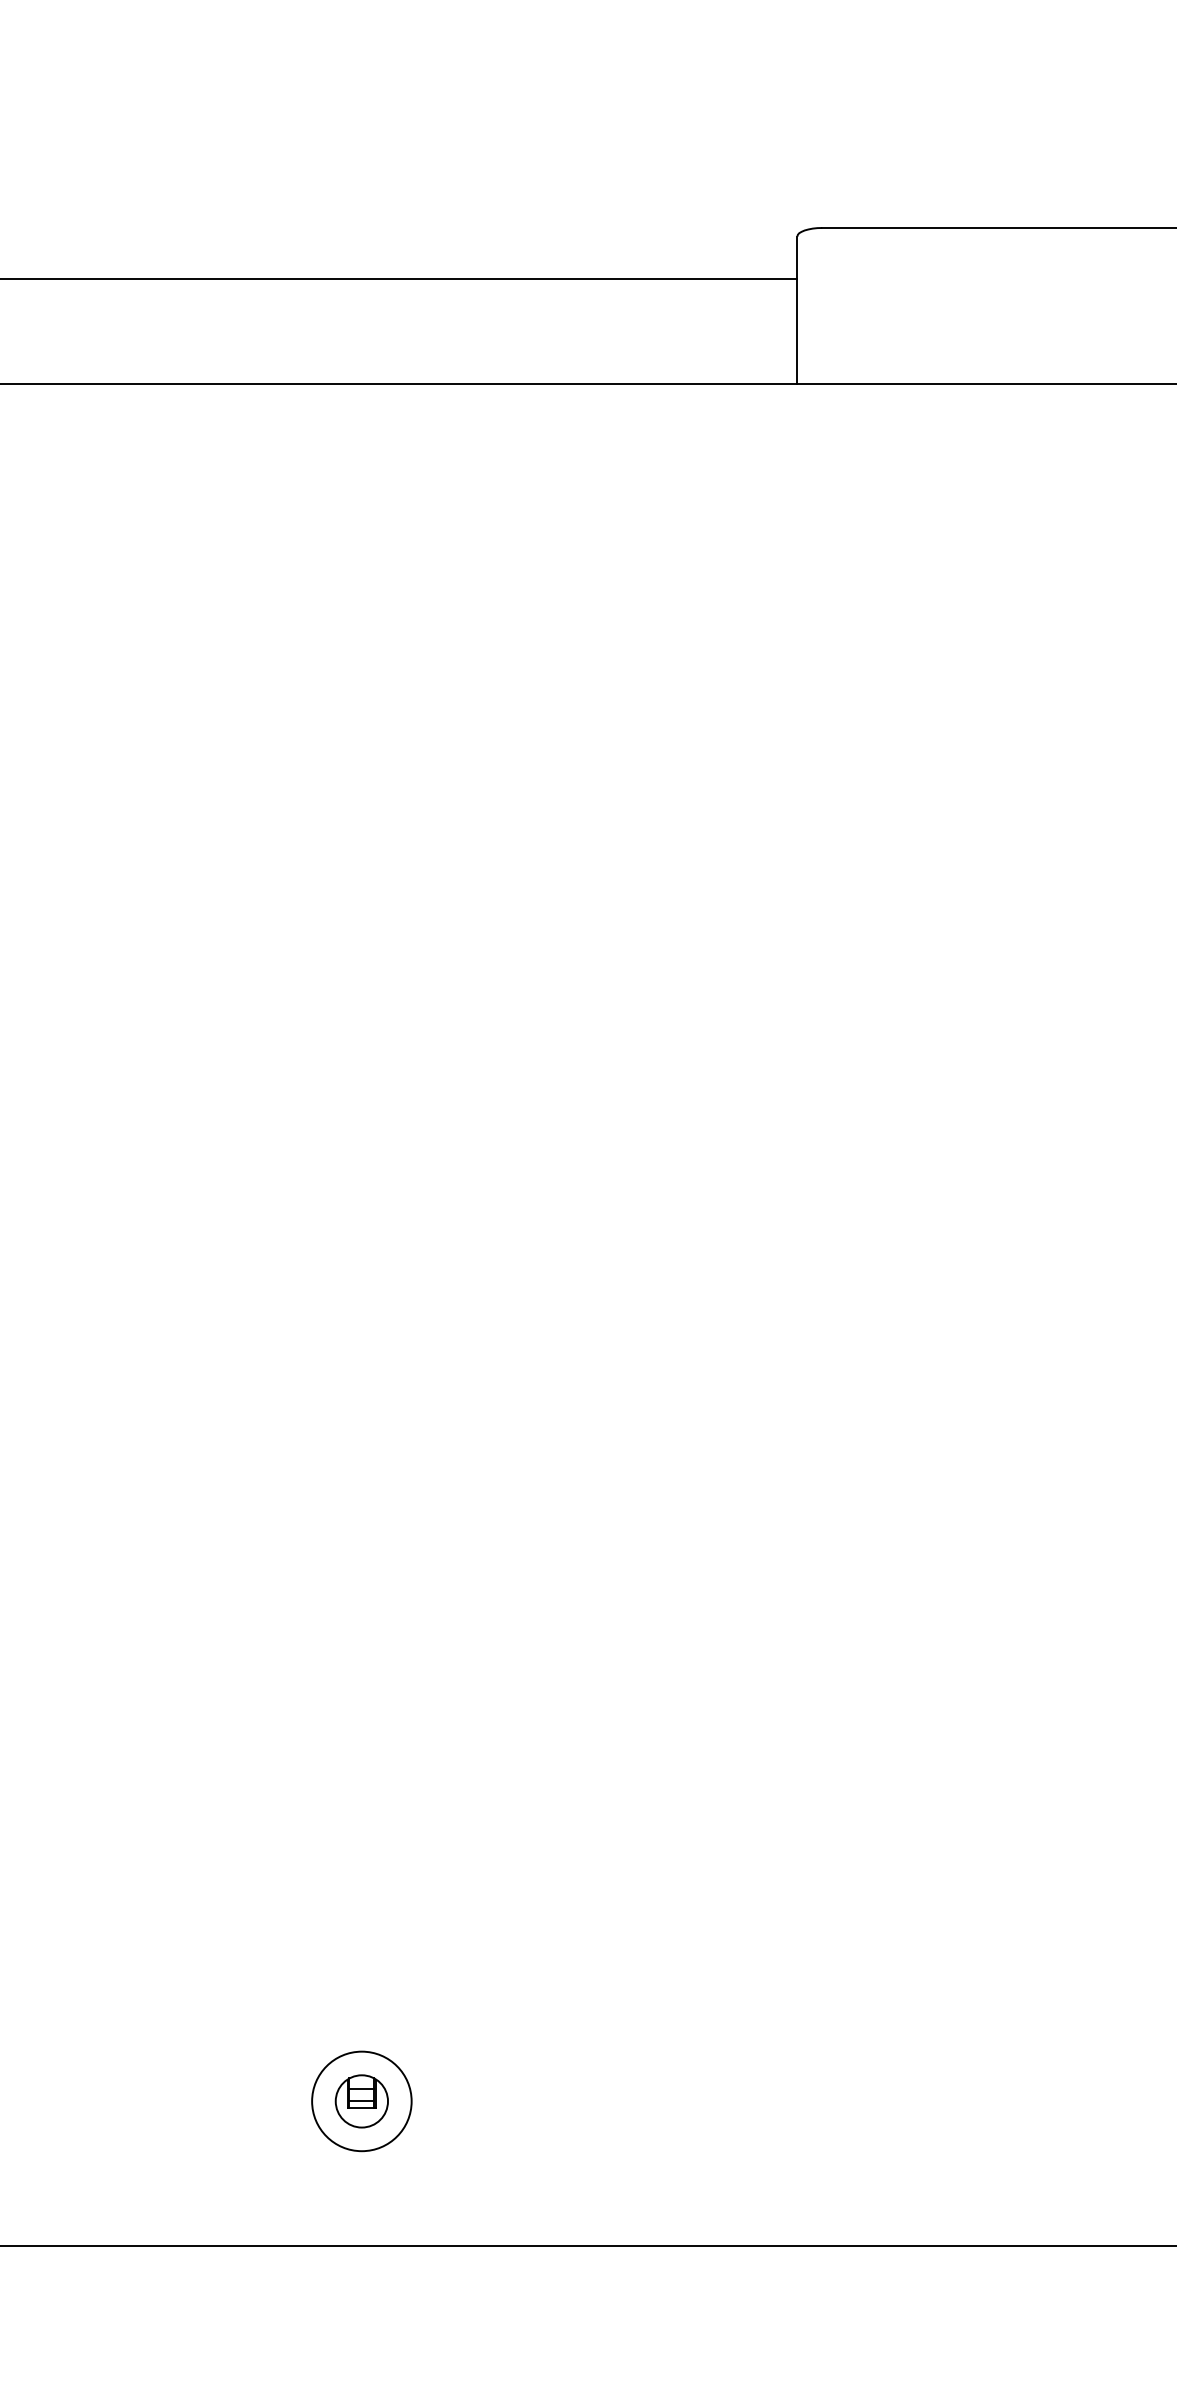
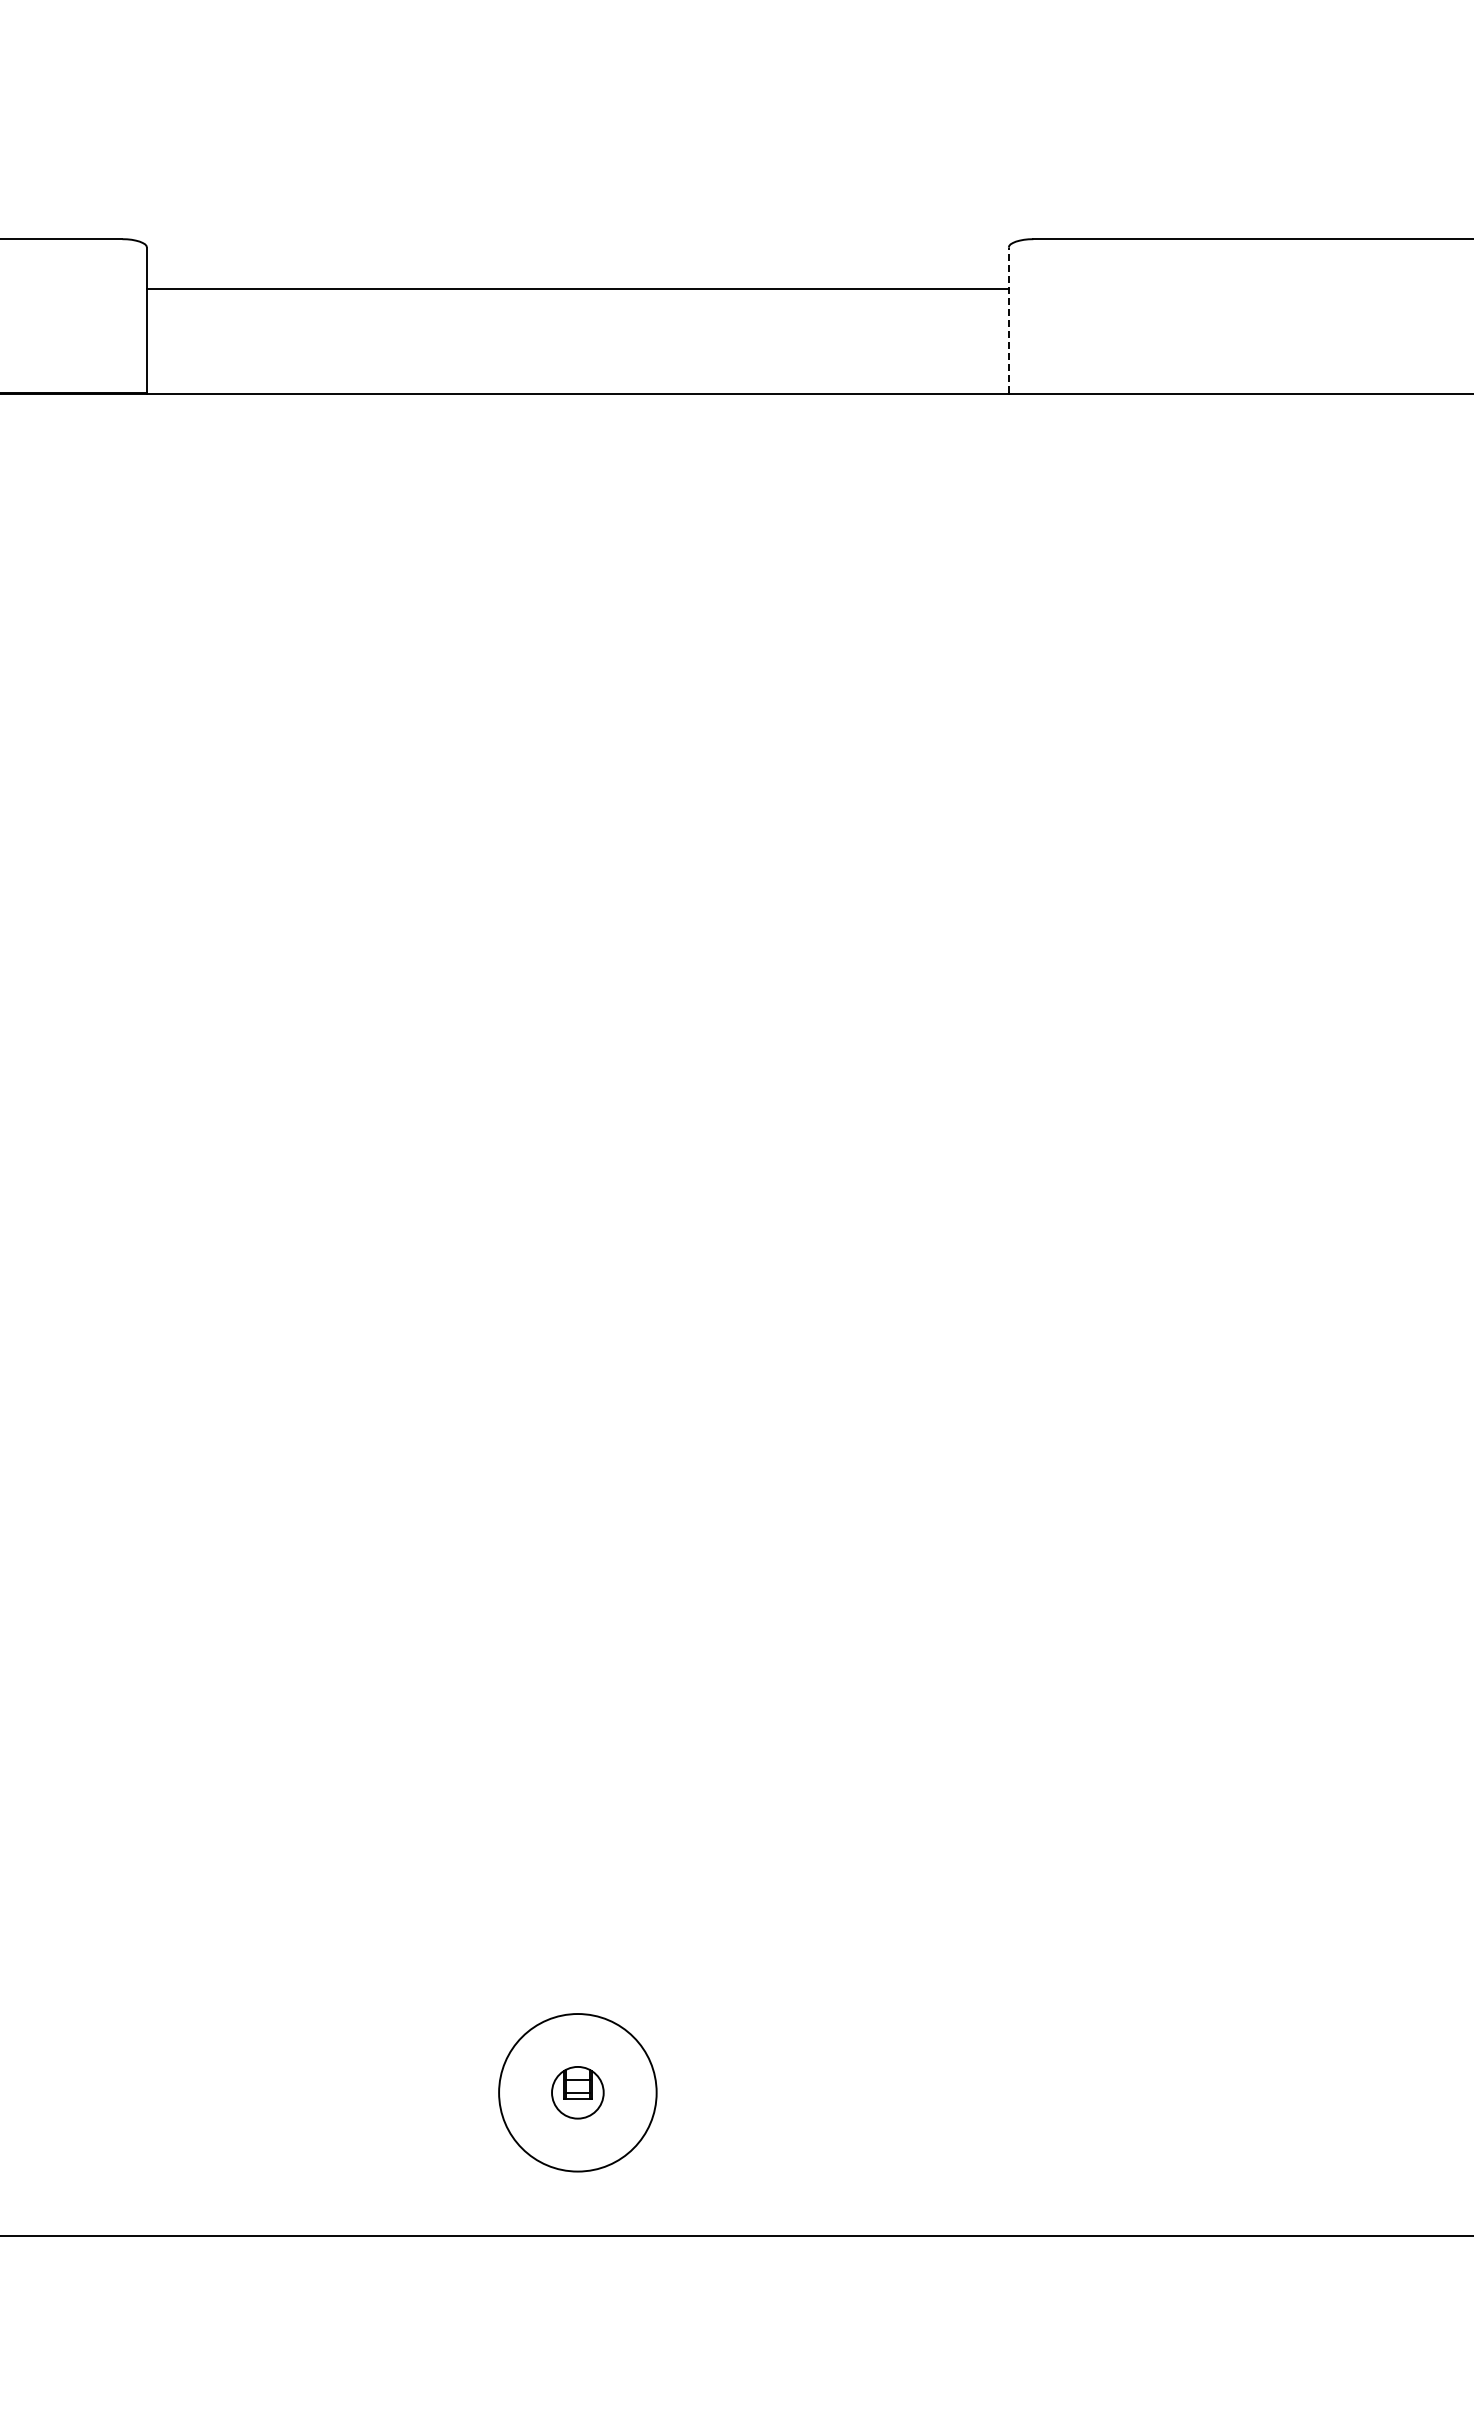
line: (797, 310) -> (1008, 320), solid -> dashed
circle: (361, 2101) -> (577, 2092), size x1.6

